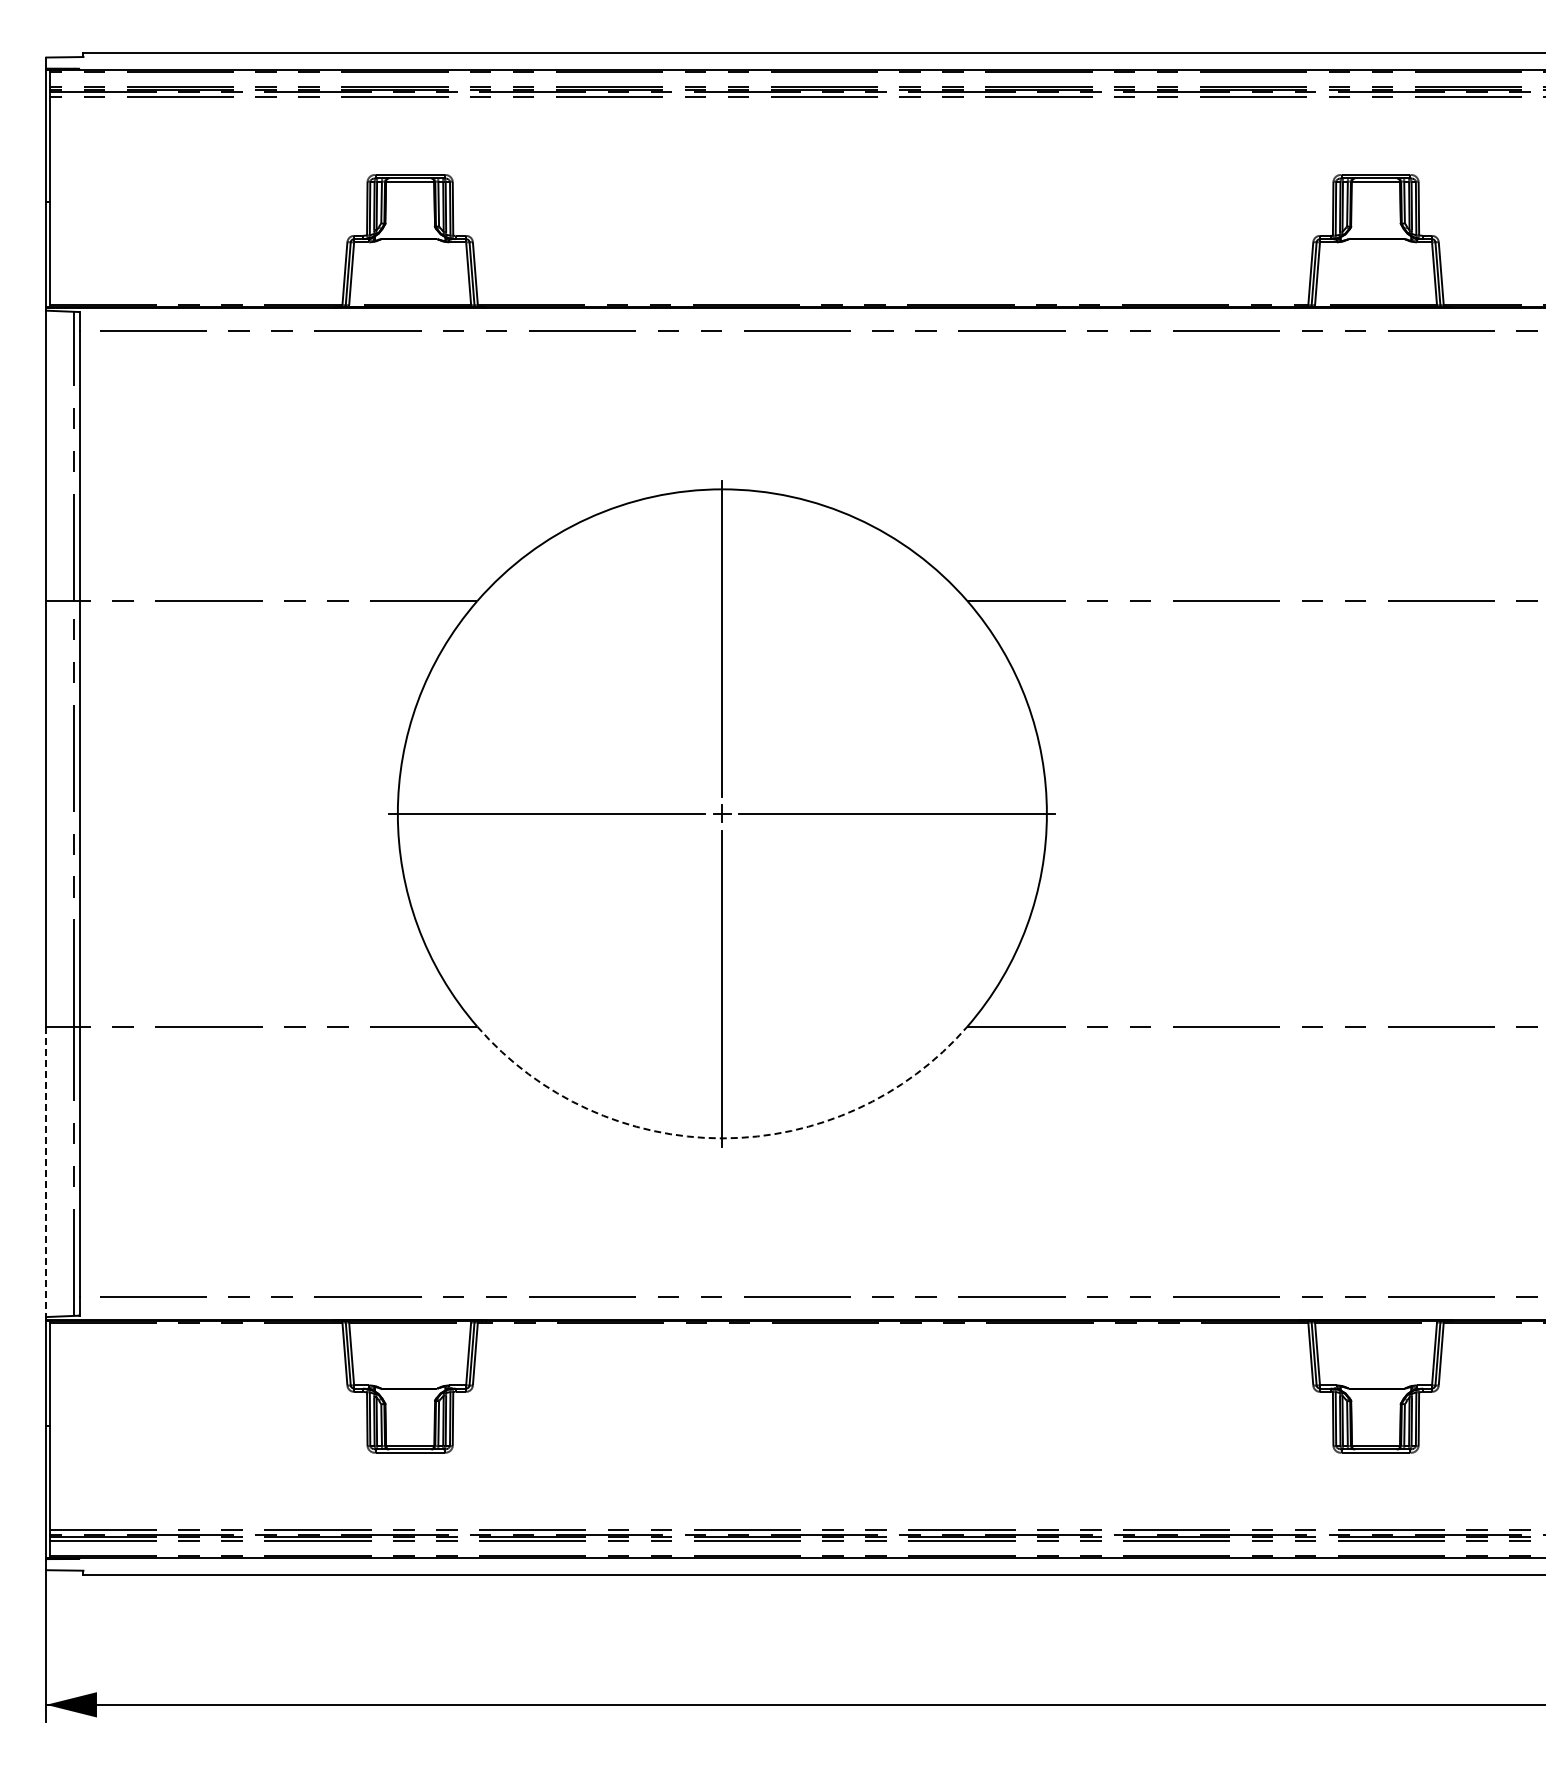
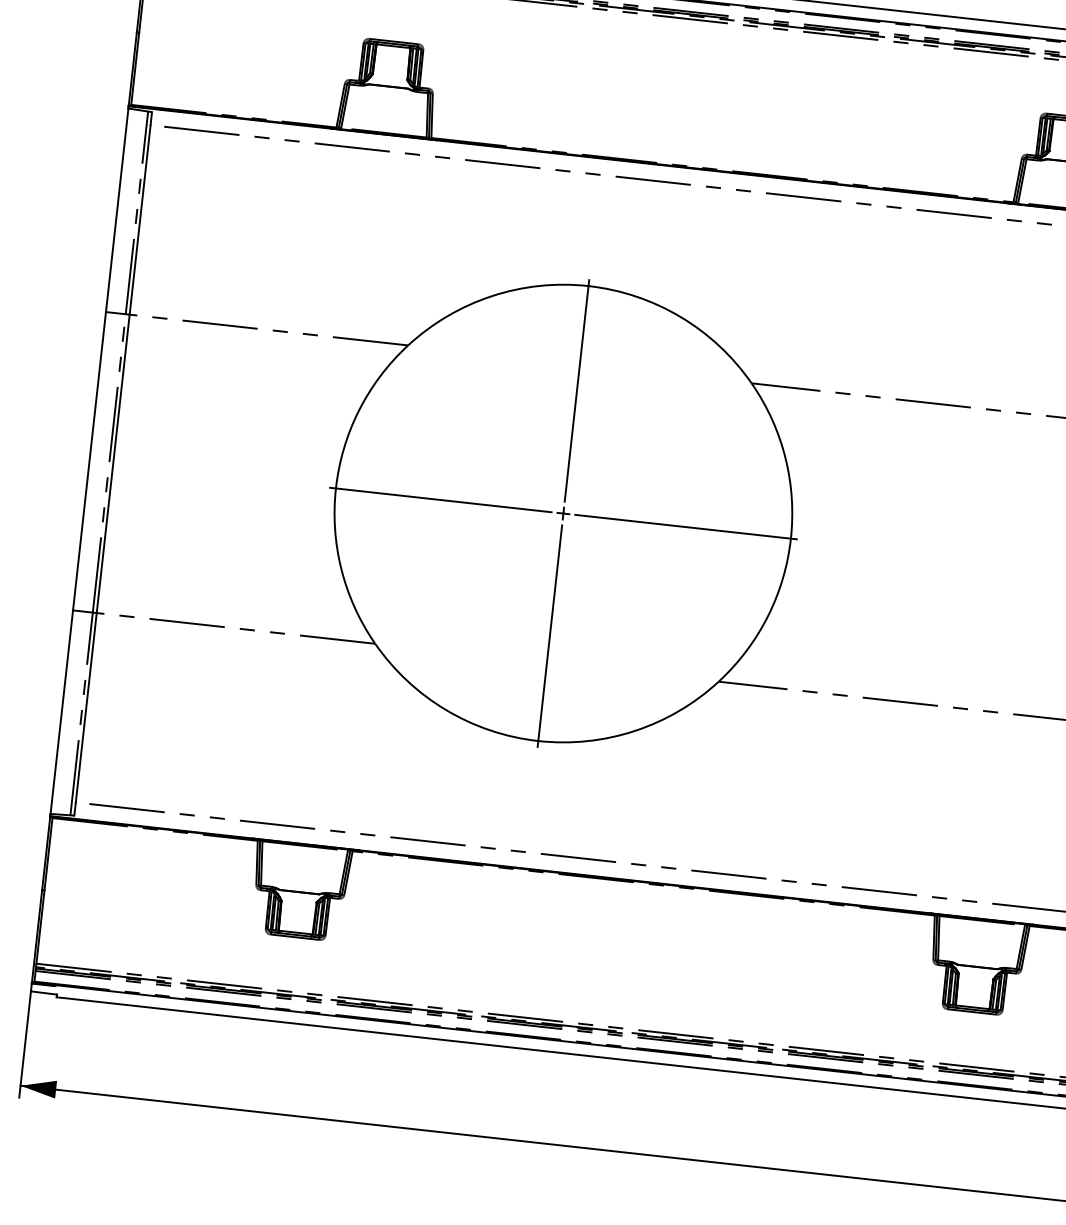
arc: (722, 1138) -> (538, 741), dashed -> solid
line: (46, 1172) -> (61, 712), dashed -> solid

